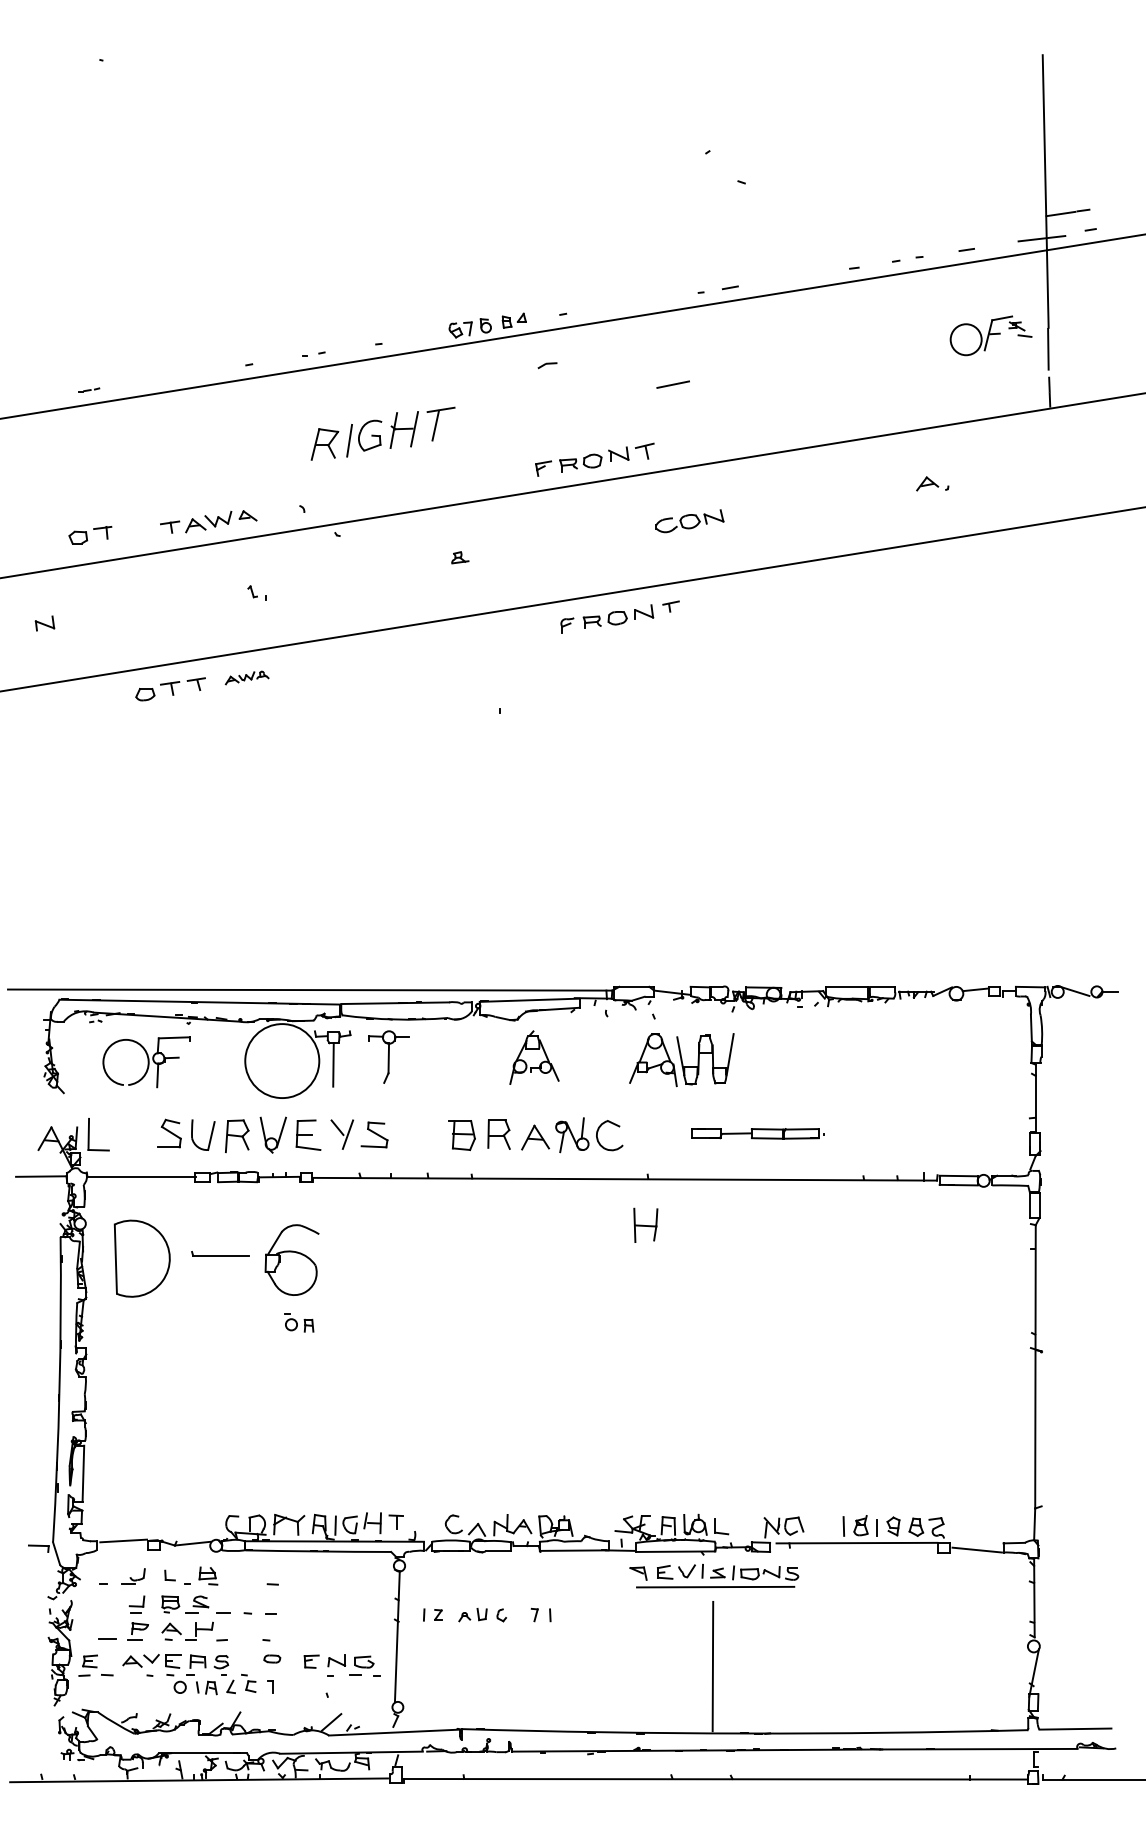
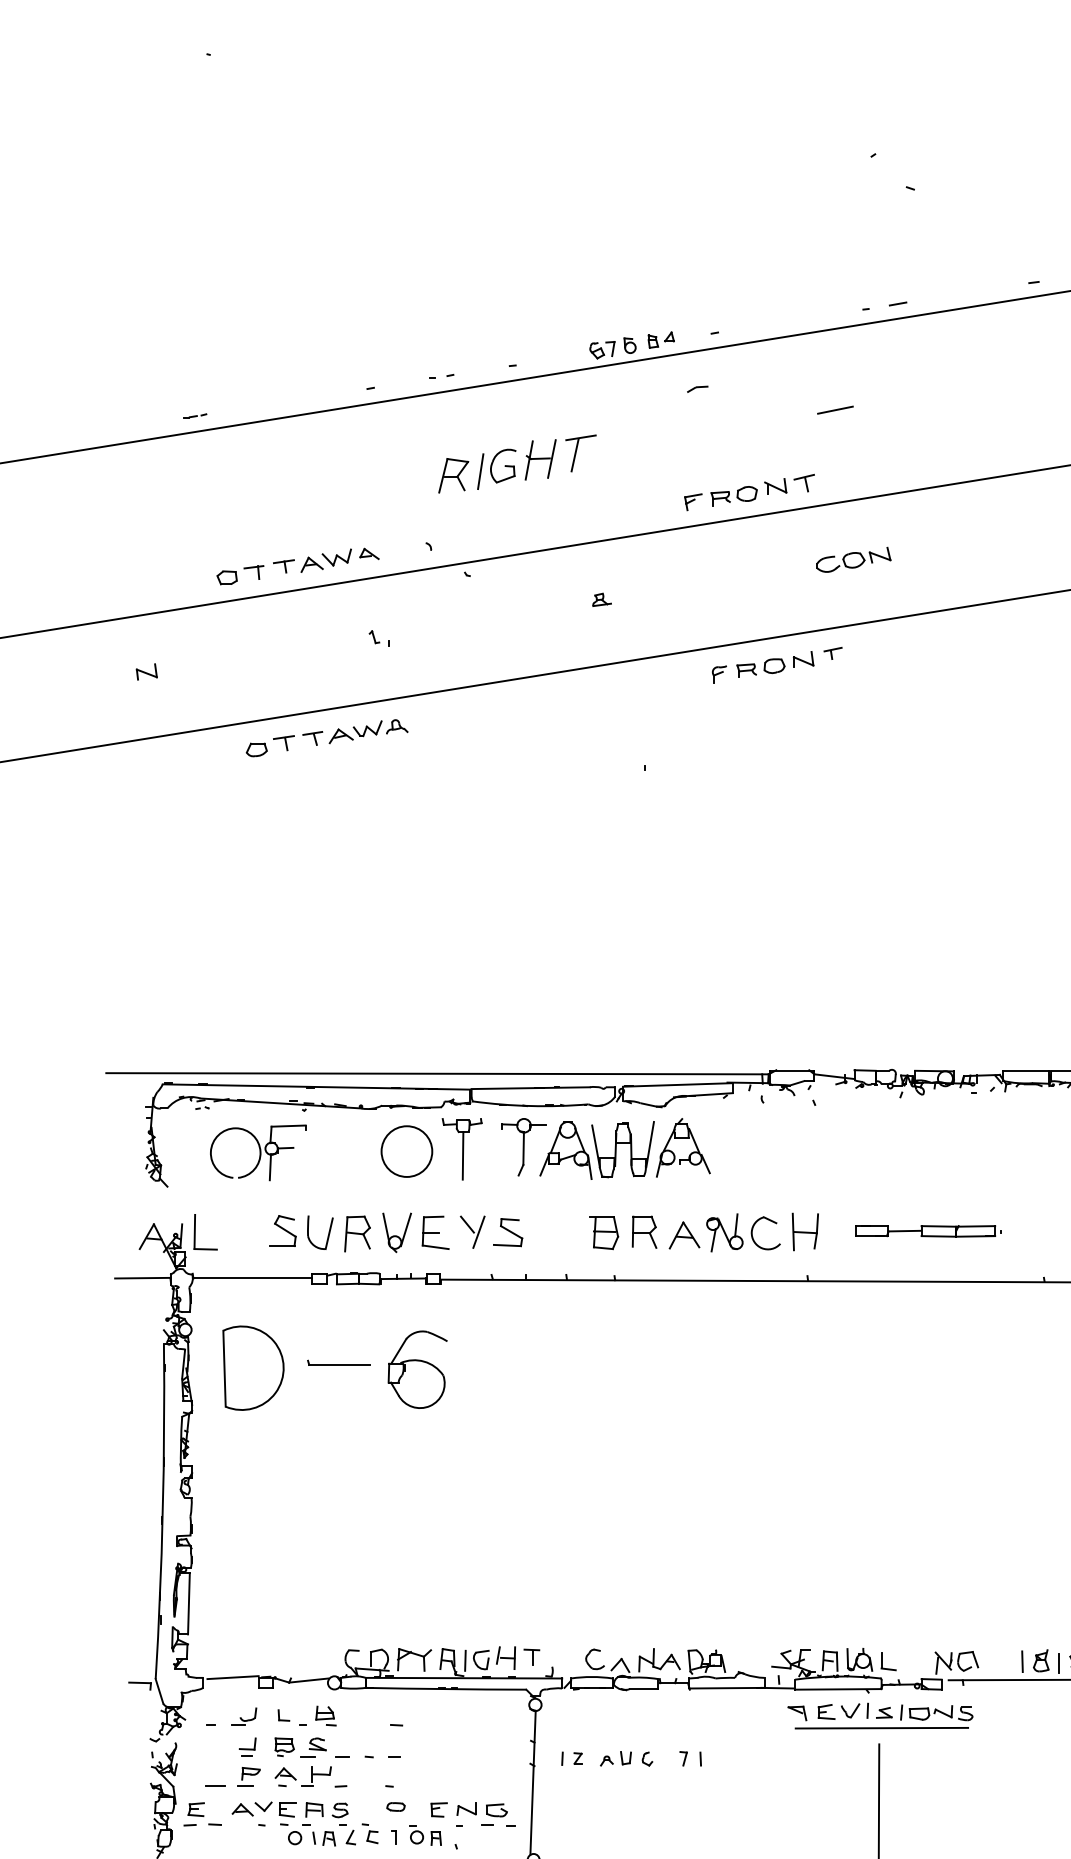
part: (90, 535) -> (240, 575), moved
part: (246, 677) -> (367, 731), size x1.67
circle: (282, 1060) -> (407, 1150), size x0.62
part: (681, 1060) -> (596, 1150), moved
part: (645, 1224) -> (805, 1230), moved
part: (299, 1322) -> (425, 1834), moved

